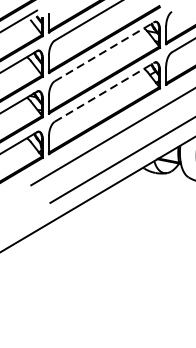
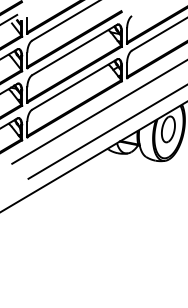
line: (105, 51) -> (75, 49), dashed -> solid
line: (105, 92) -> (75, 84), dashed -> solid

